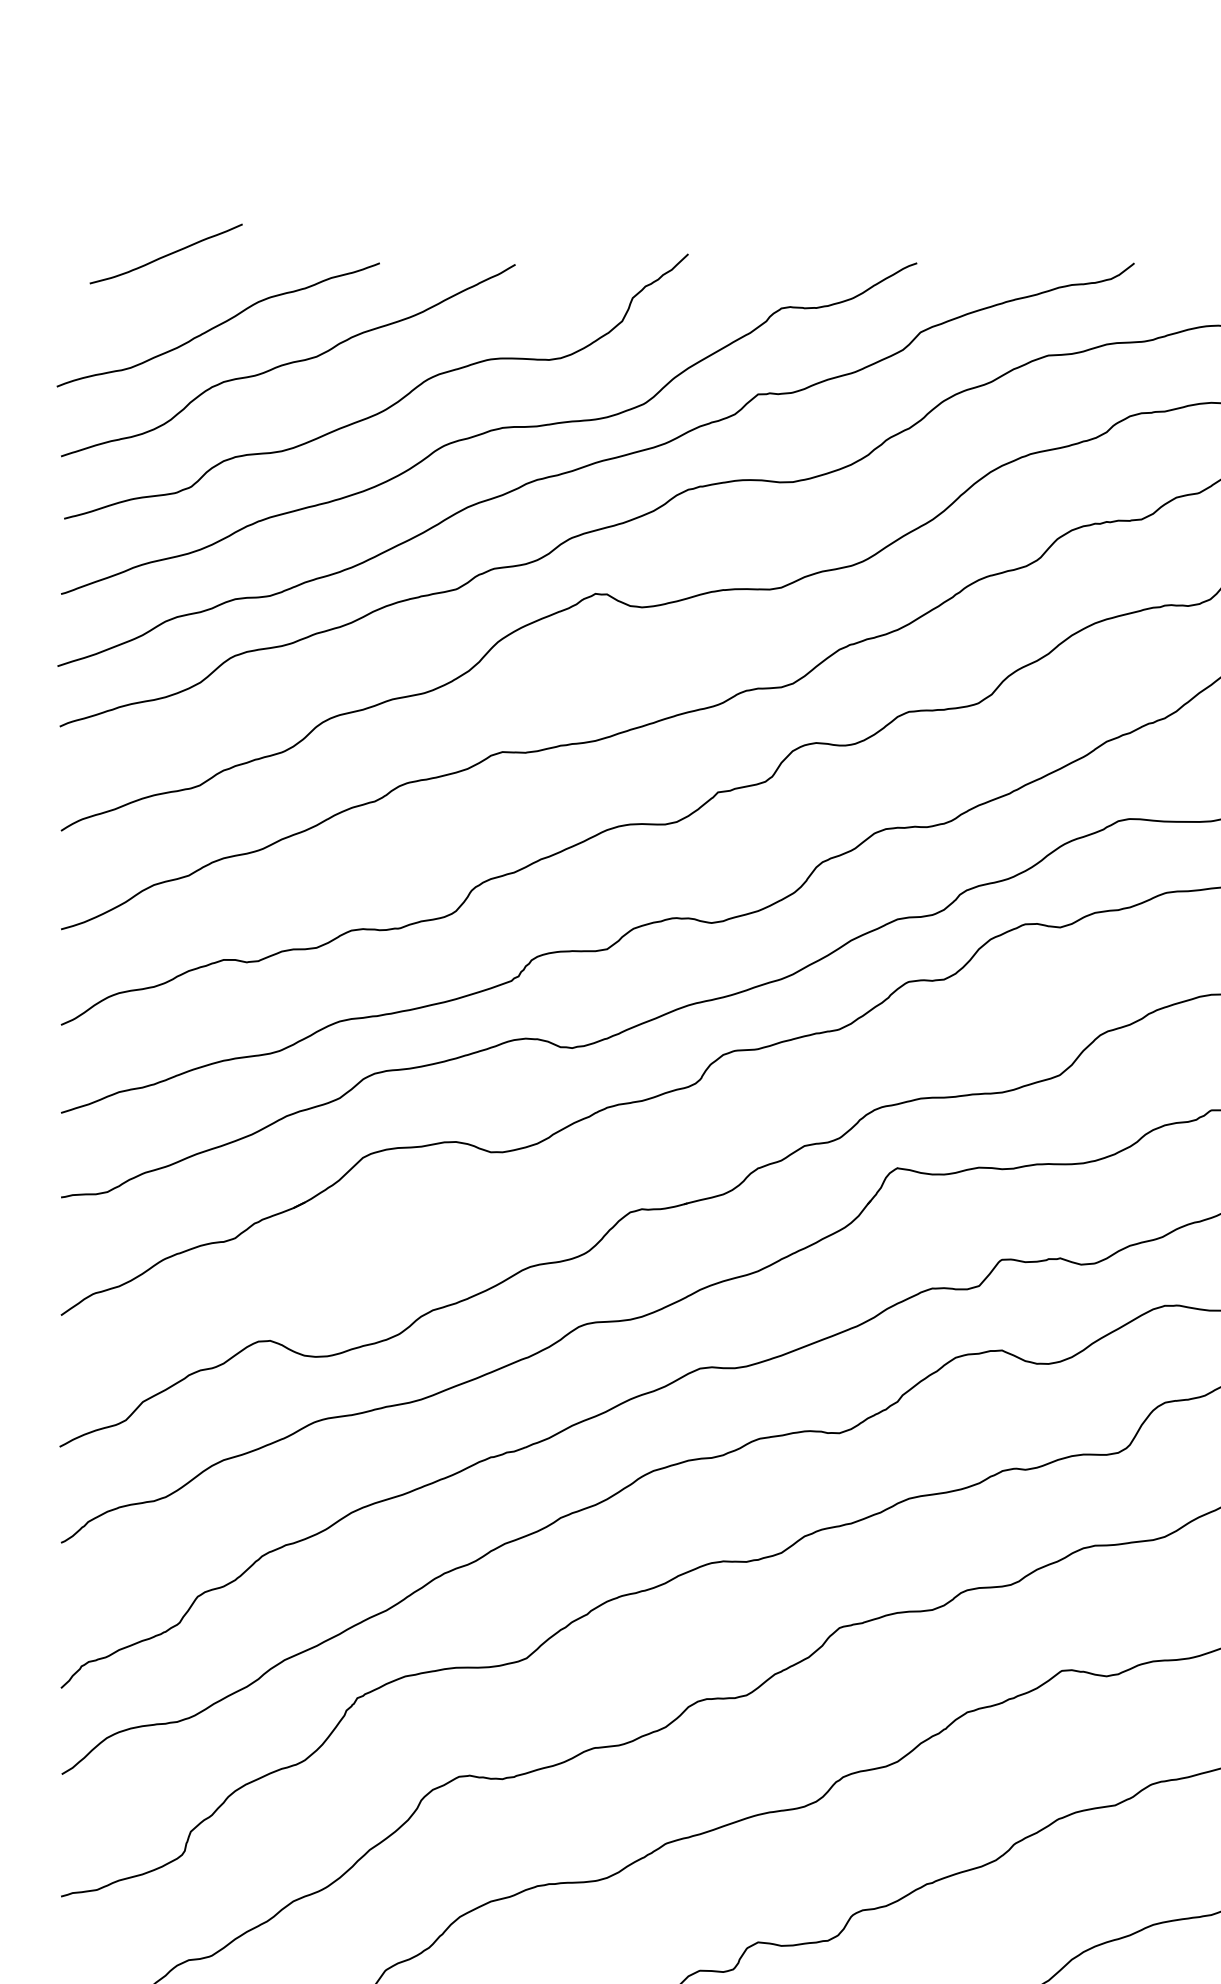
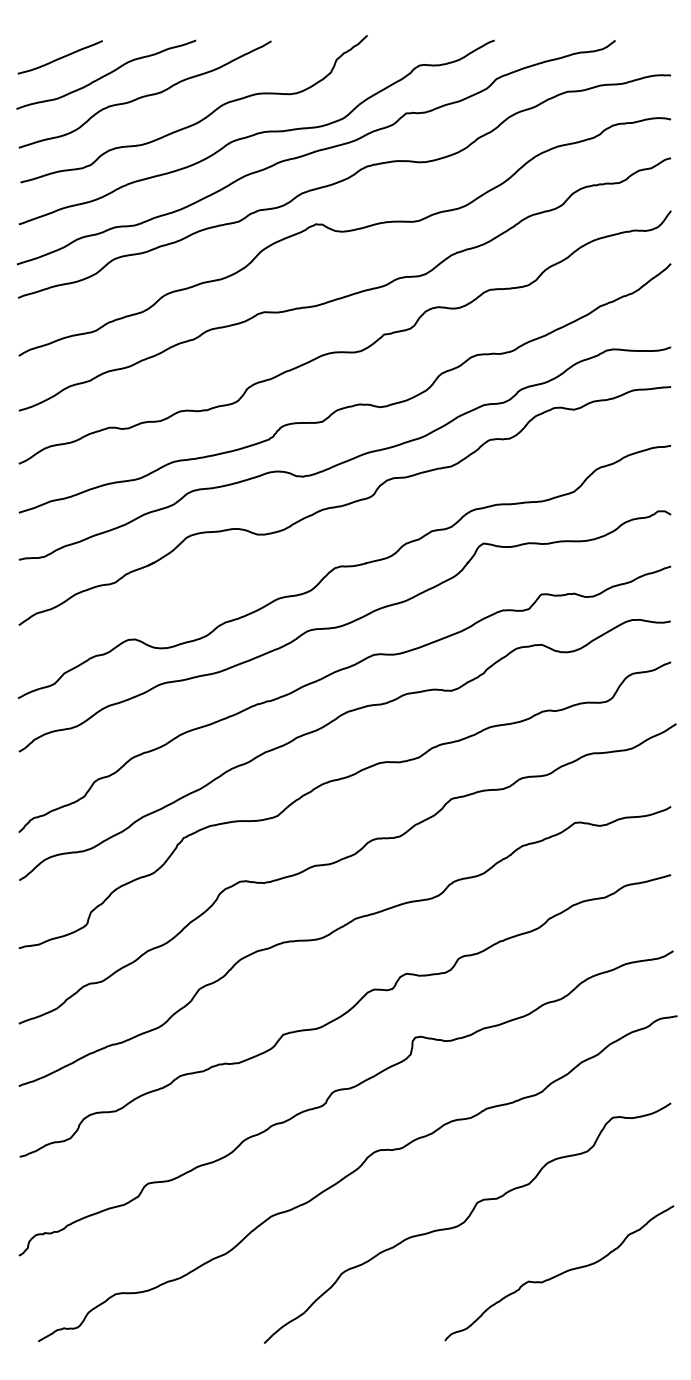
curve: (164, 254) -> (59, 57), moved

